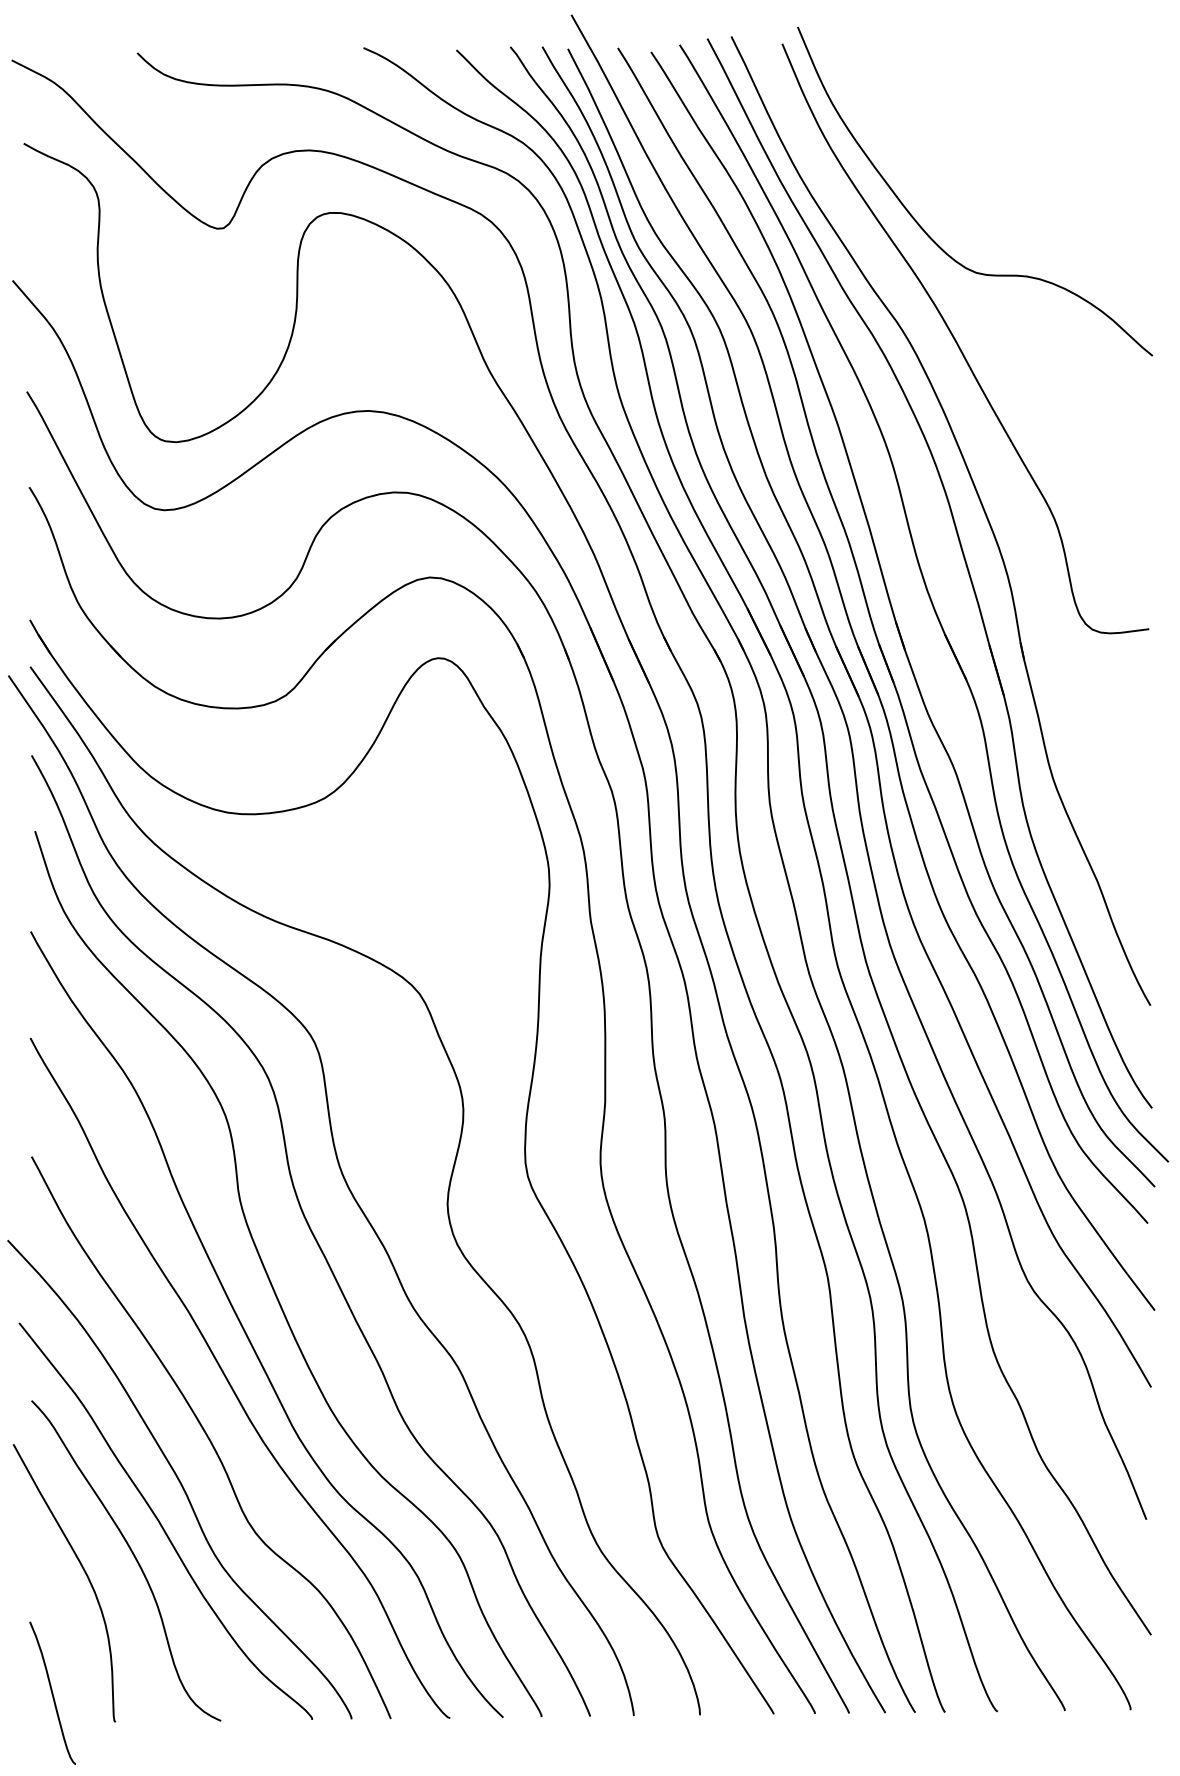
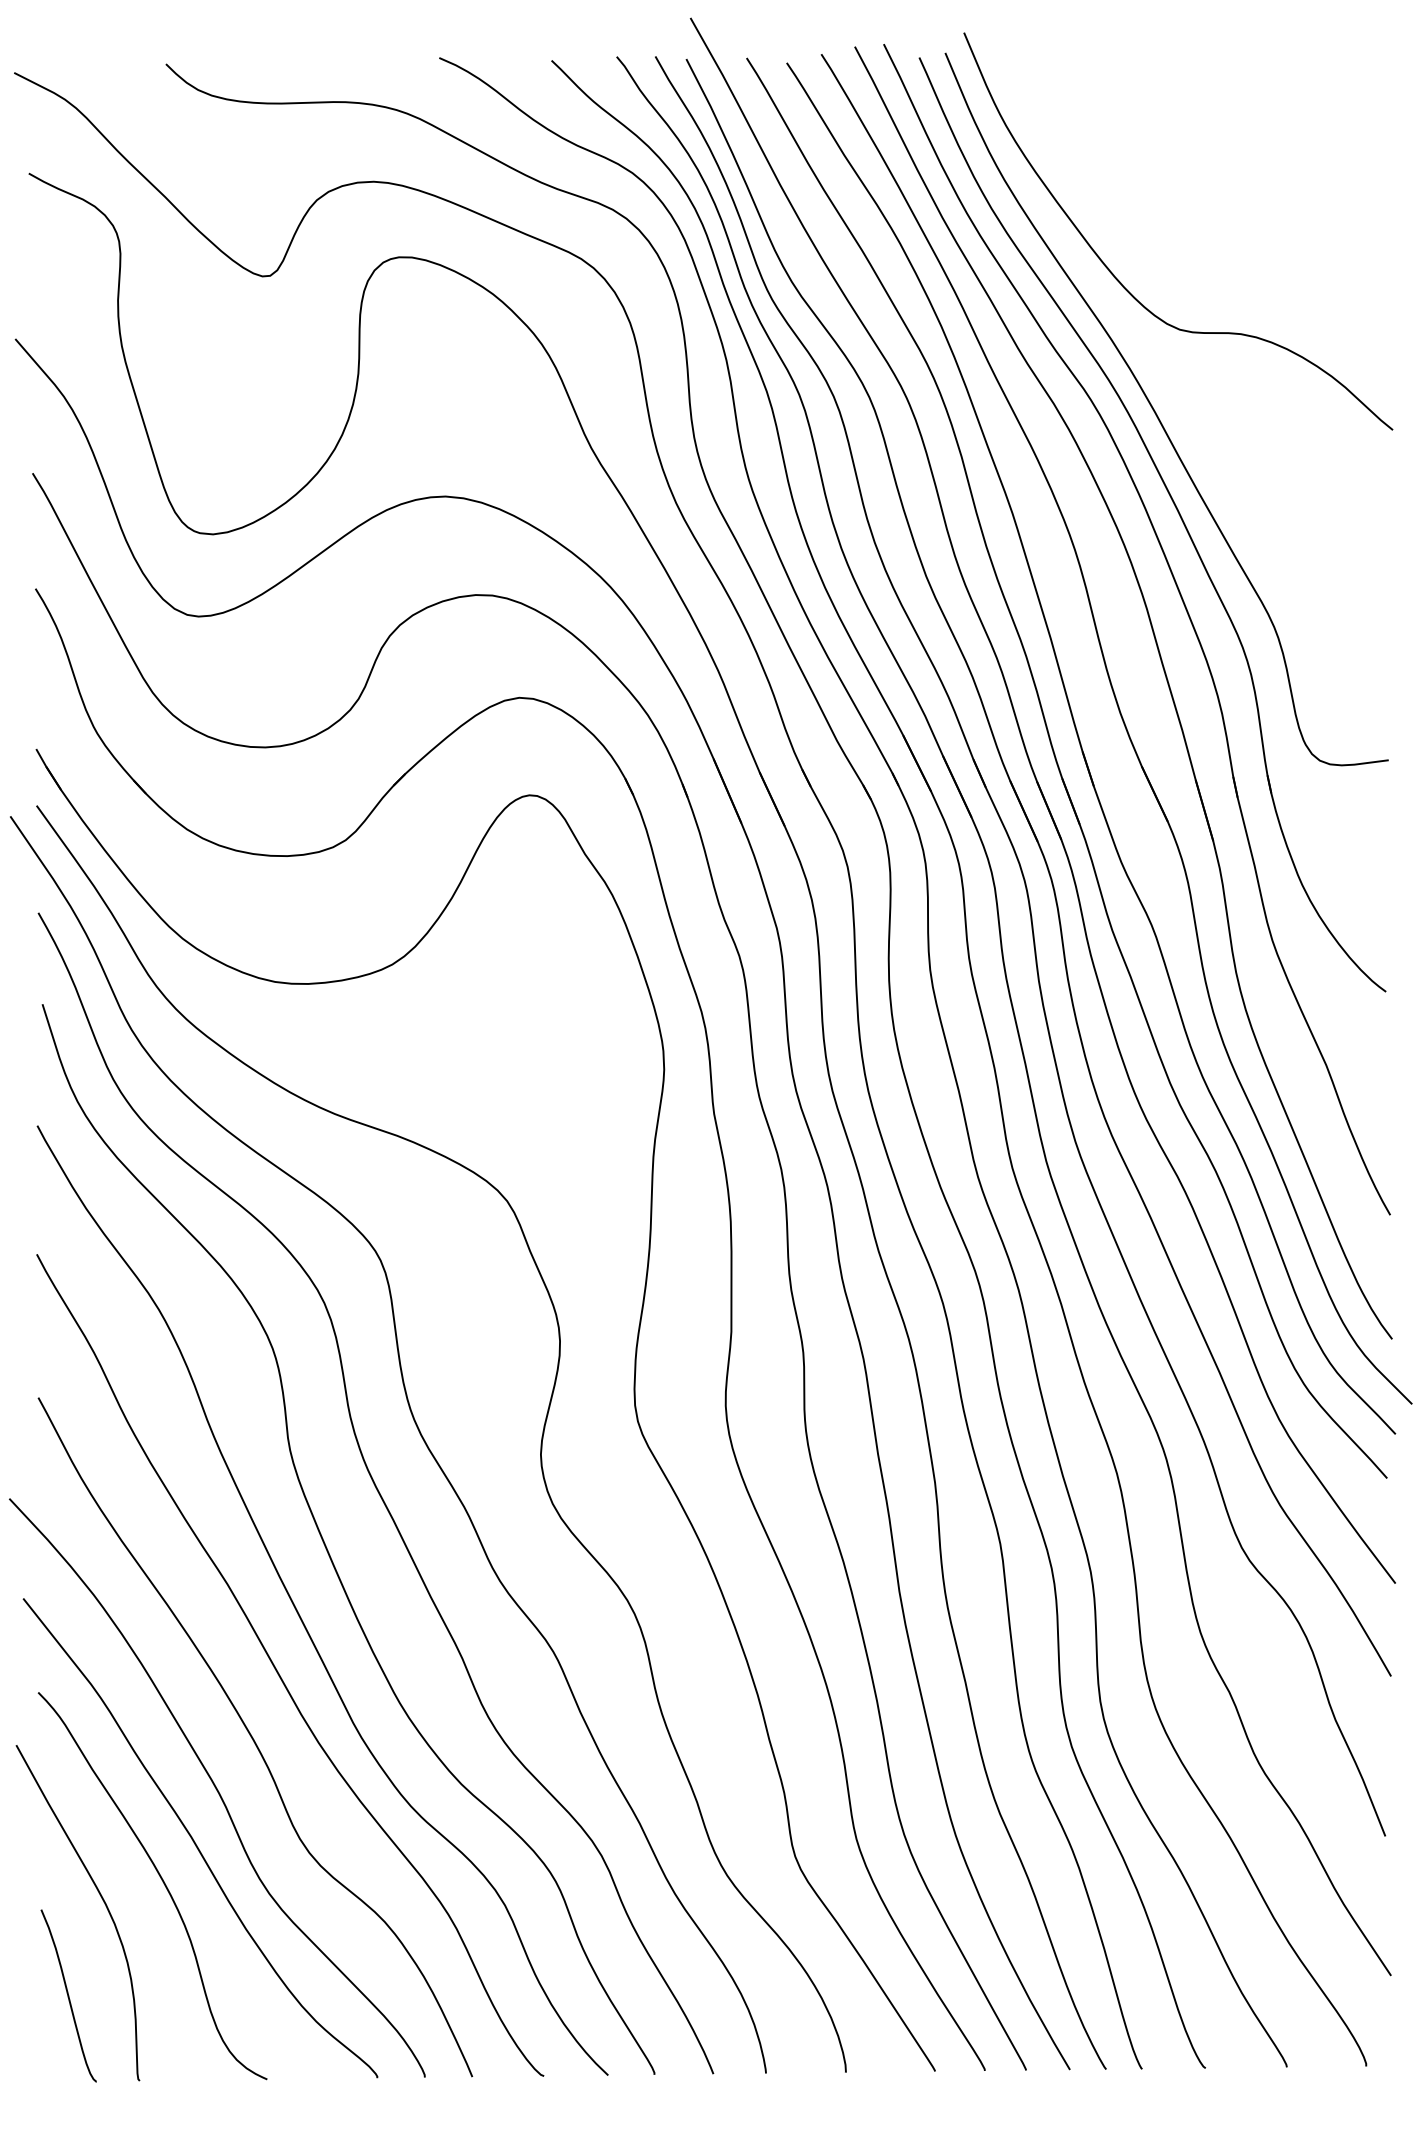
part: (974, 424) -> (1177, 512), added
curve: (52, 1692) -> (68, 1995), moved

